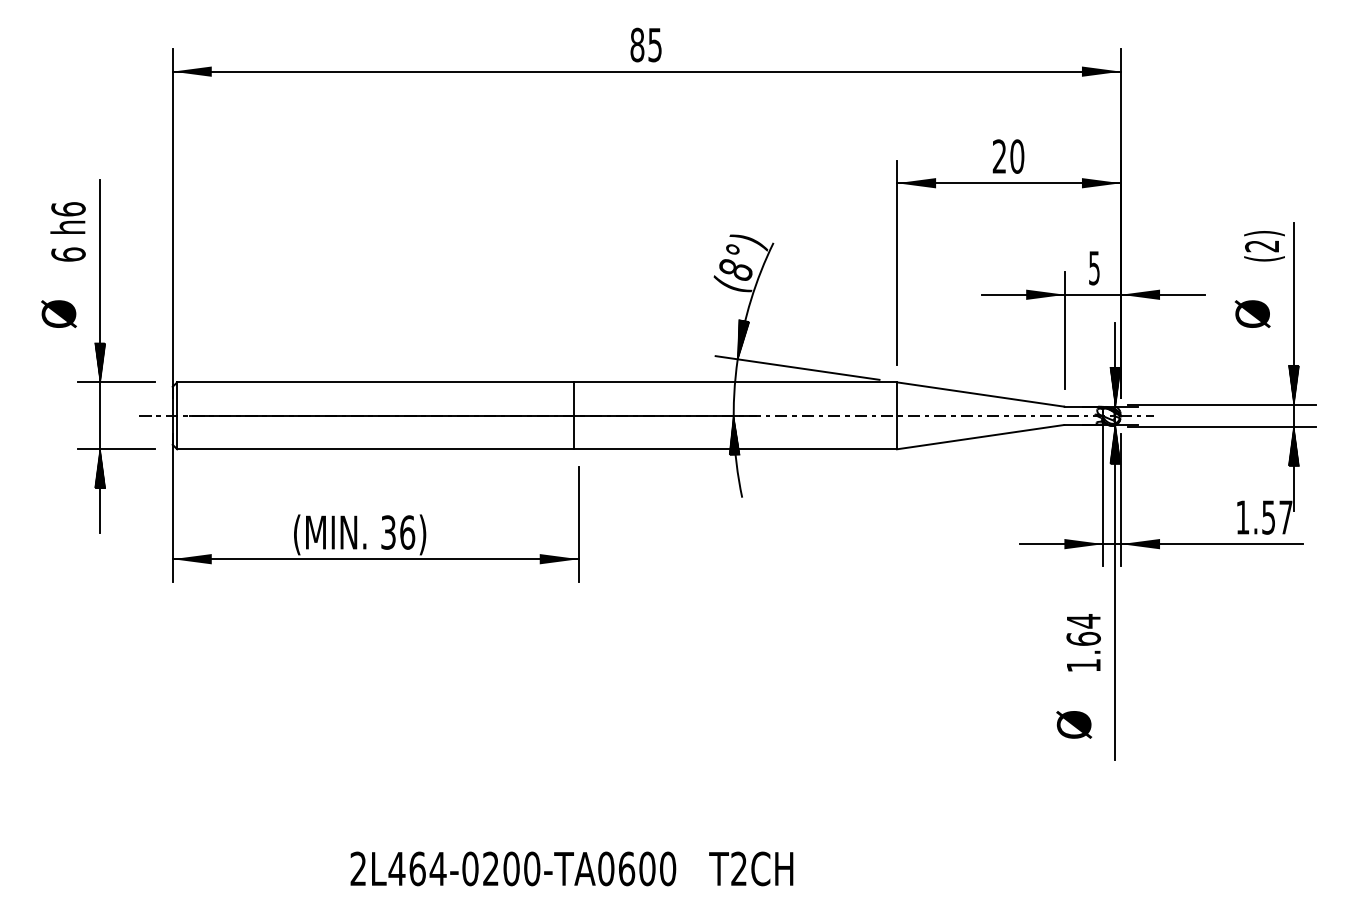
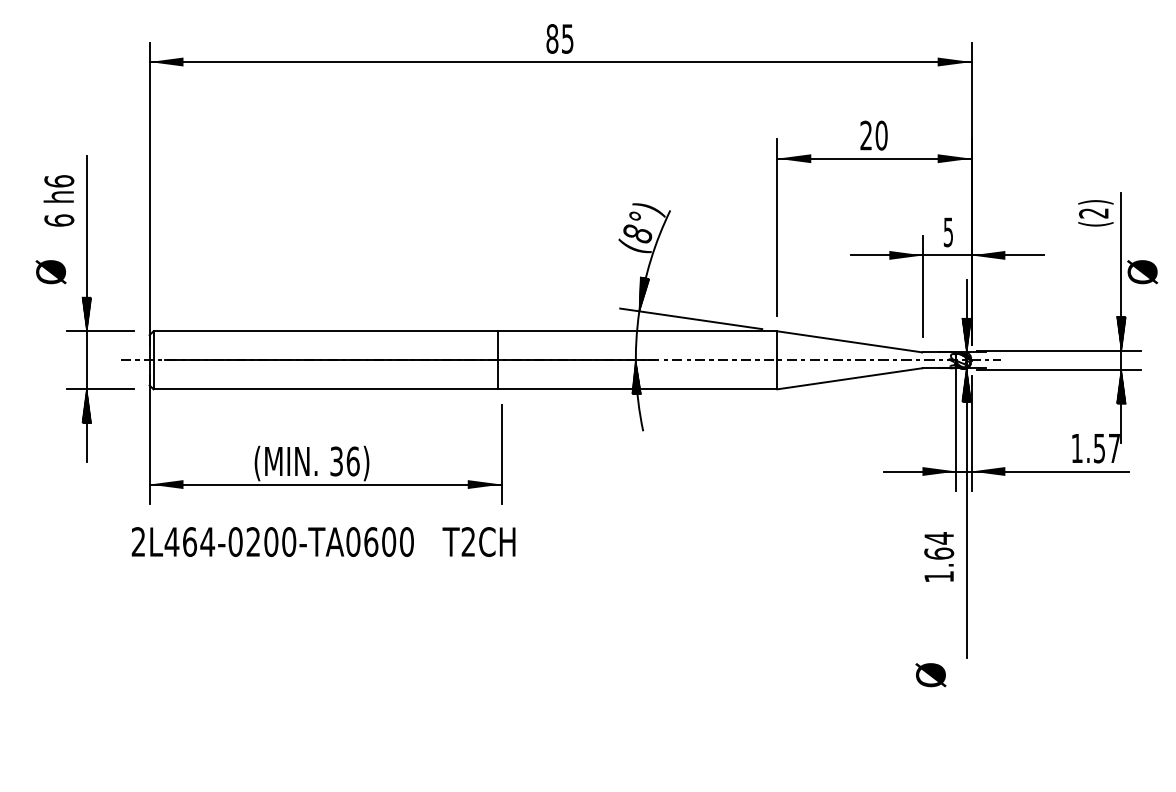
text: (1252, 314) -> (1142, 272), moved
text: (1073, 725) -> (930, 675), moved
text: (571, 868) -> (323, 541), moved

